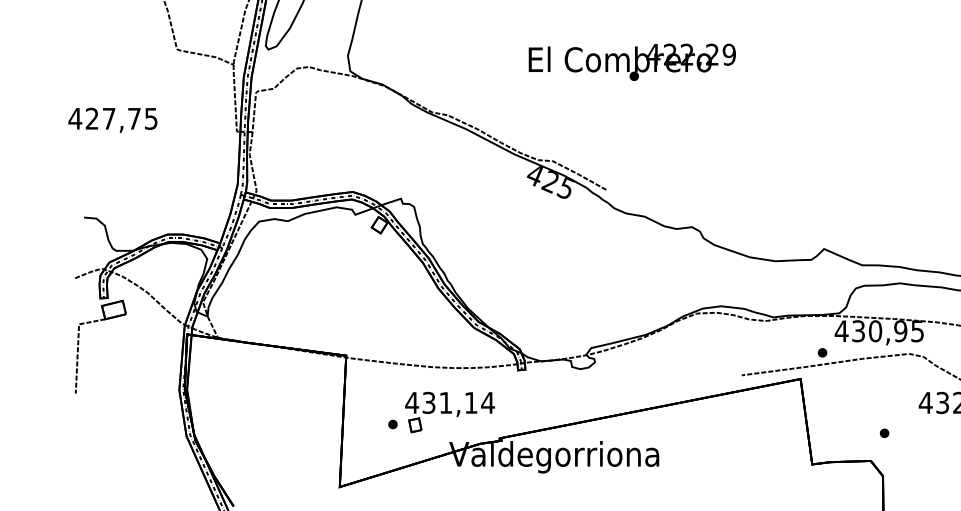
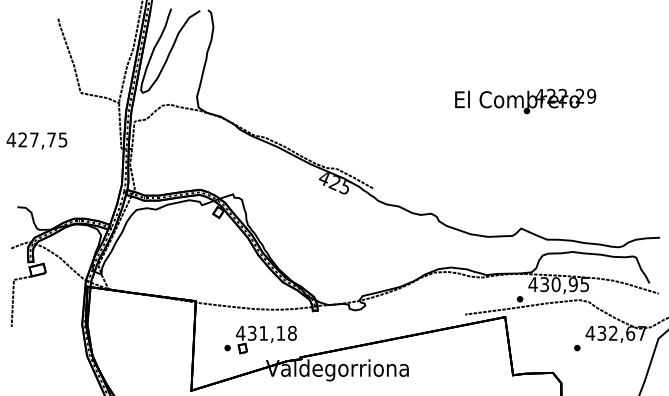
text: (632, 62) -> (525, 101), moved
text: (488, 401) -> (292, 332), 431,14 -> 431,18
part: (884, 432) -> (577, 347), moved

